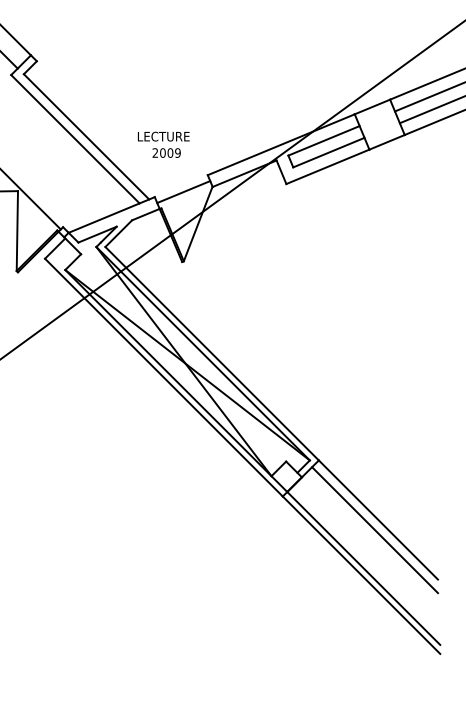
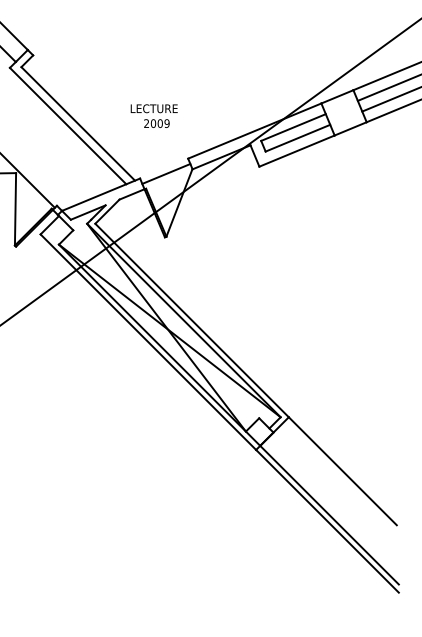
text: (162, 144) -> (153, 115), moved
line: (374, 530) -> (339, 480), removed

